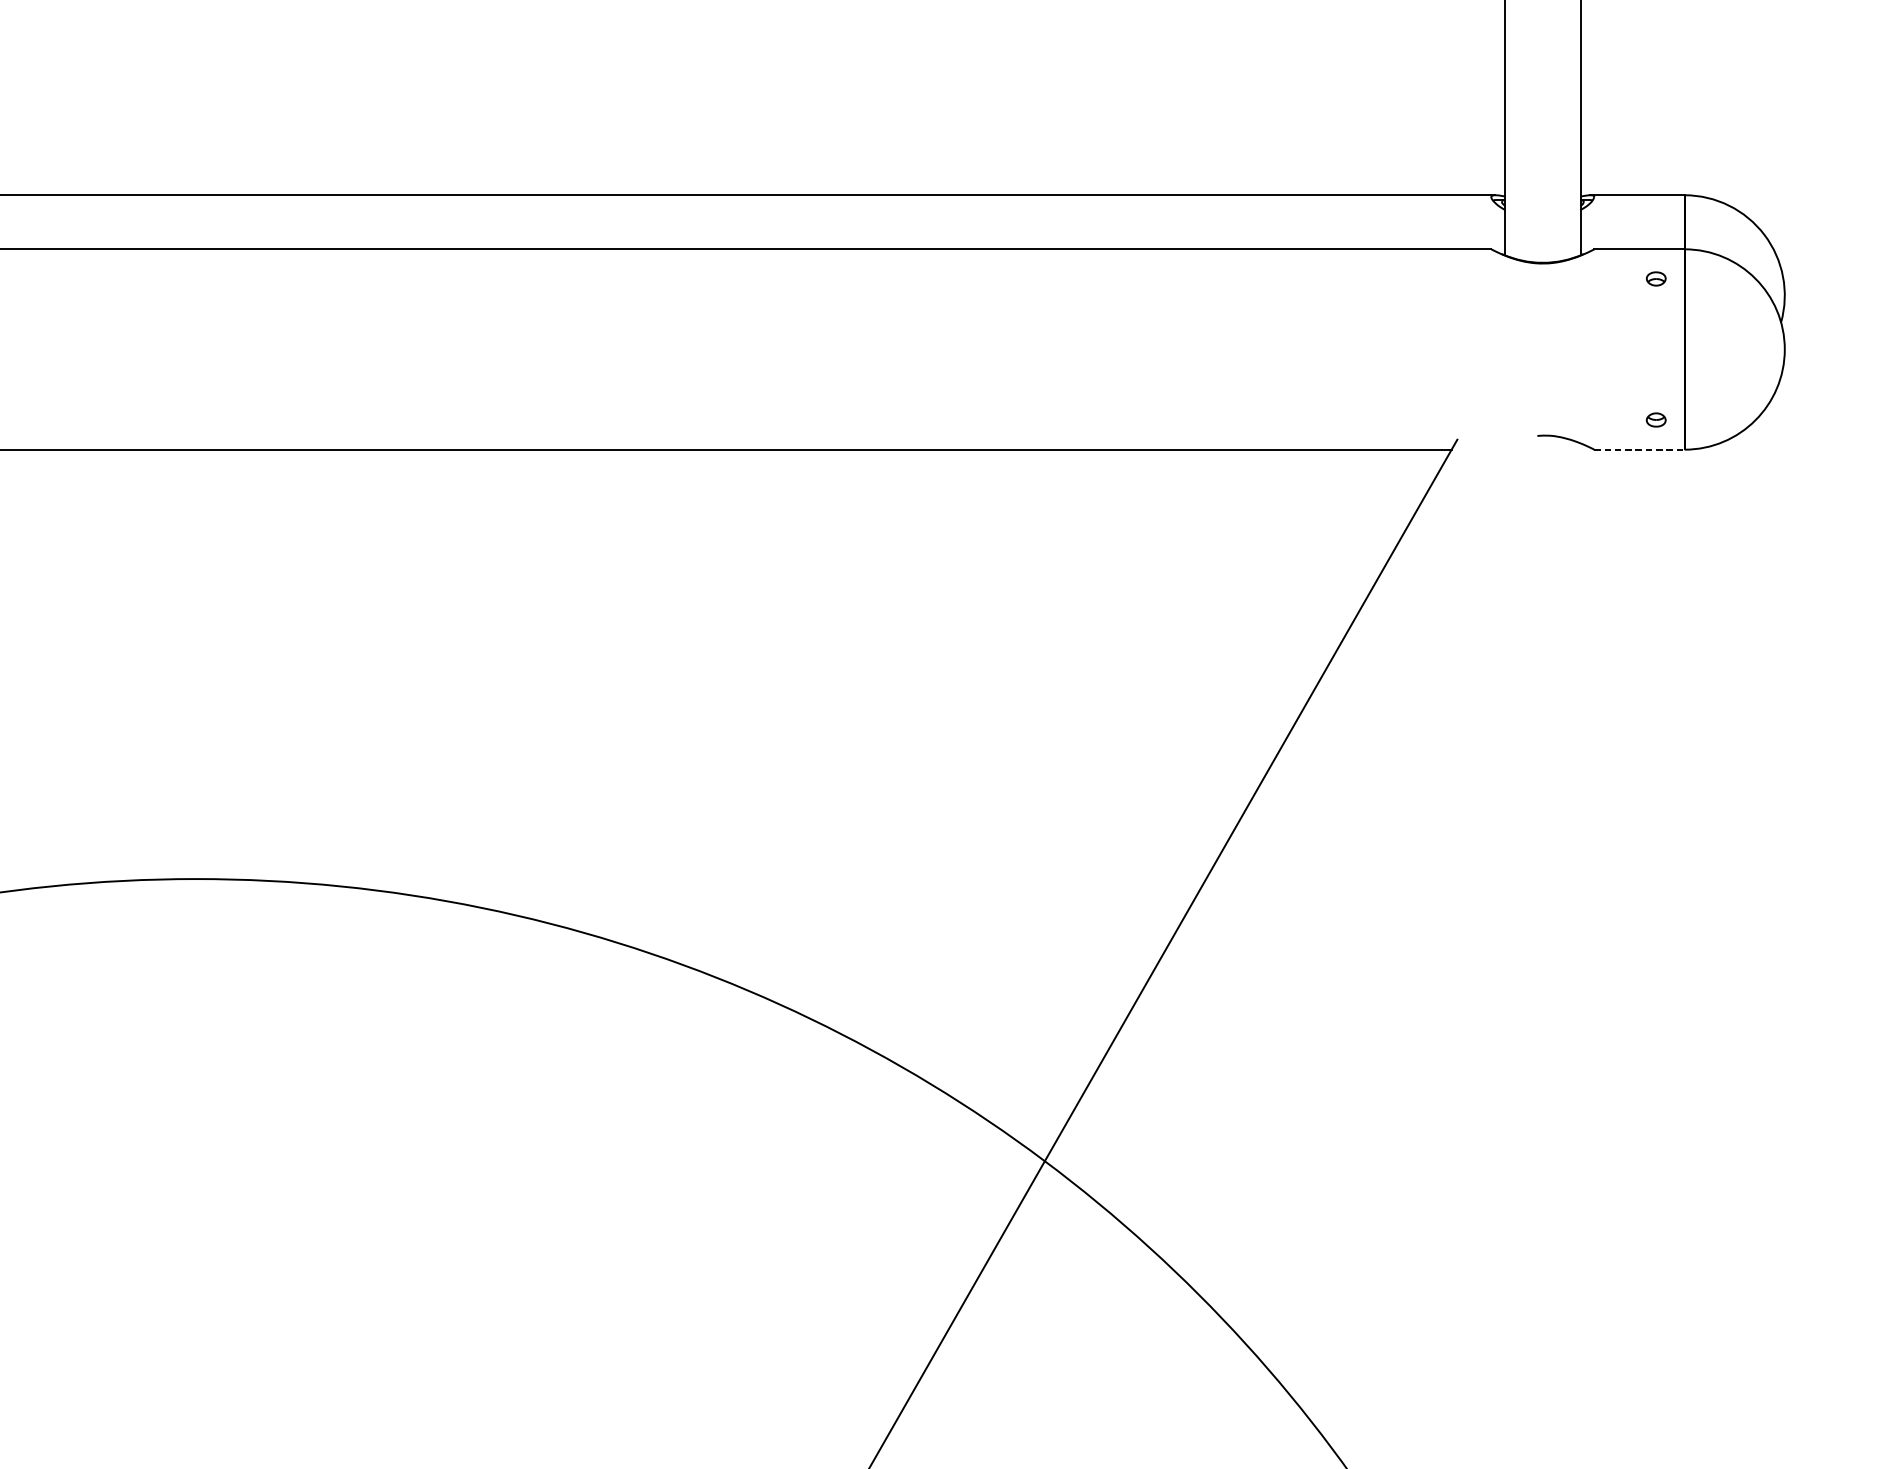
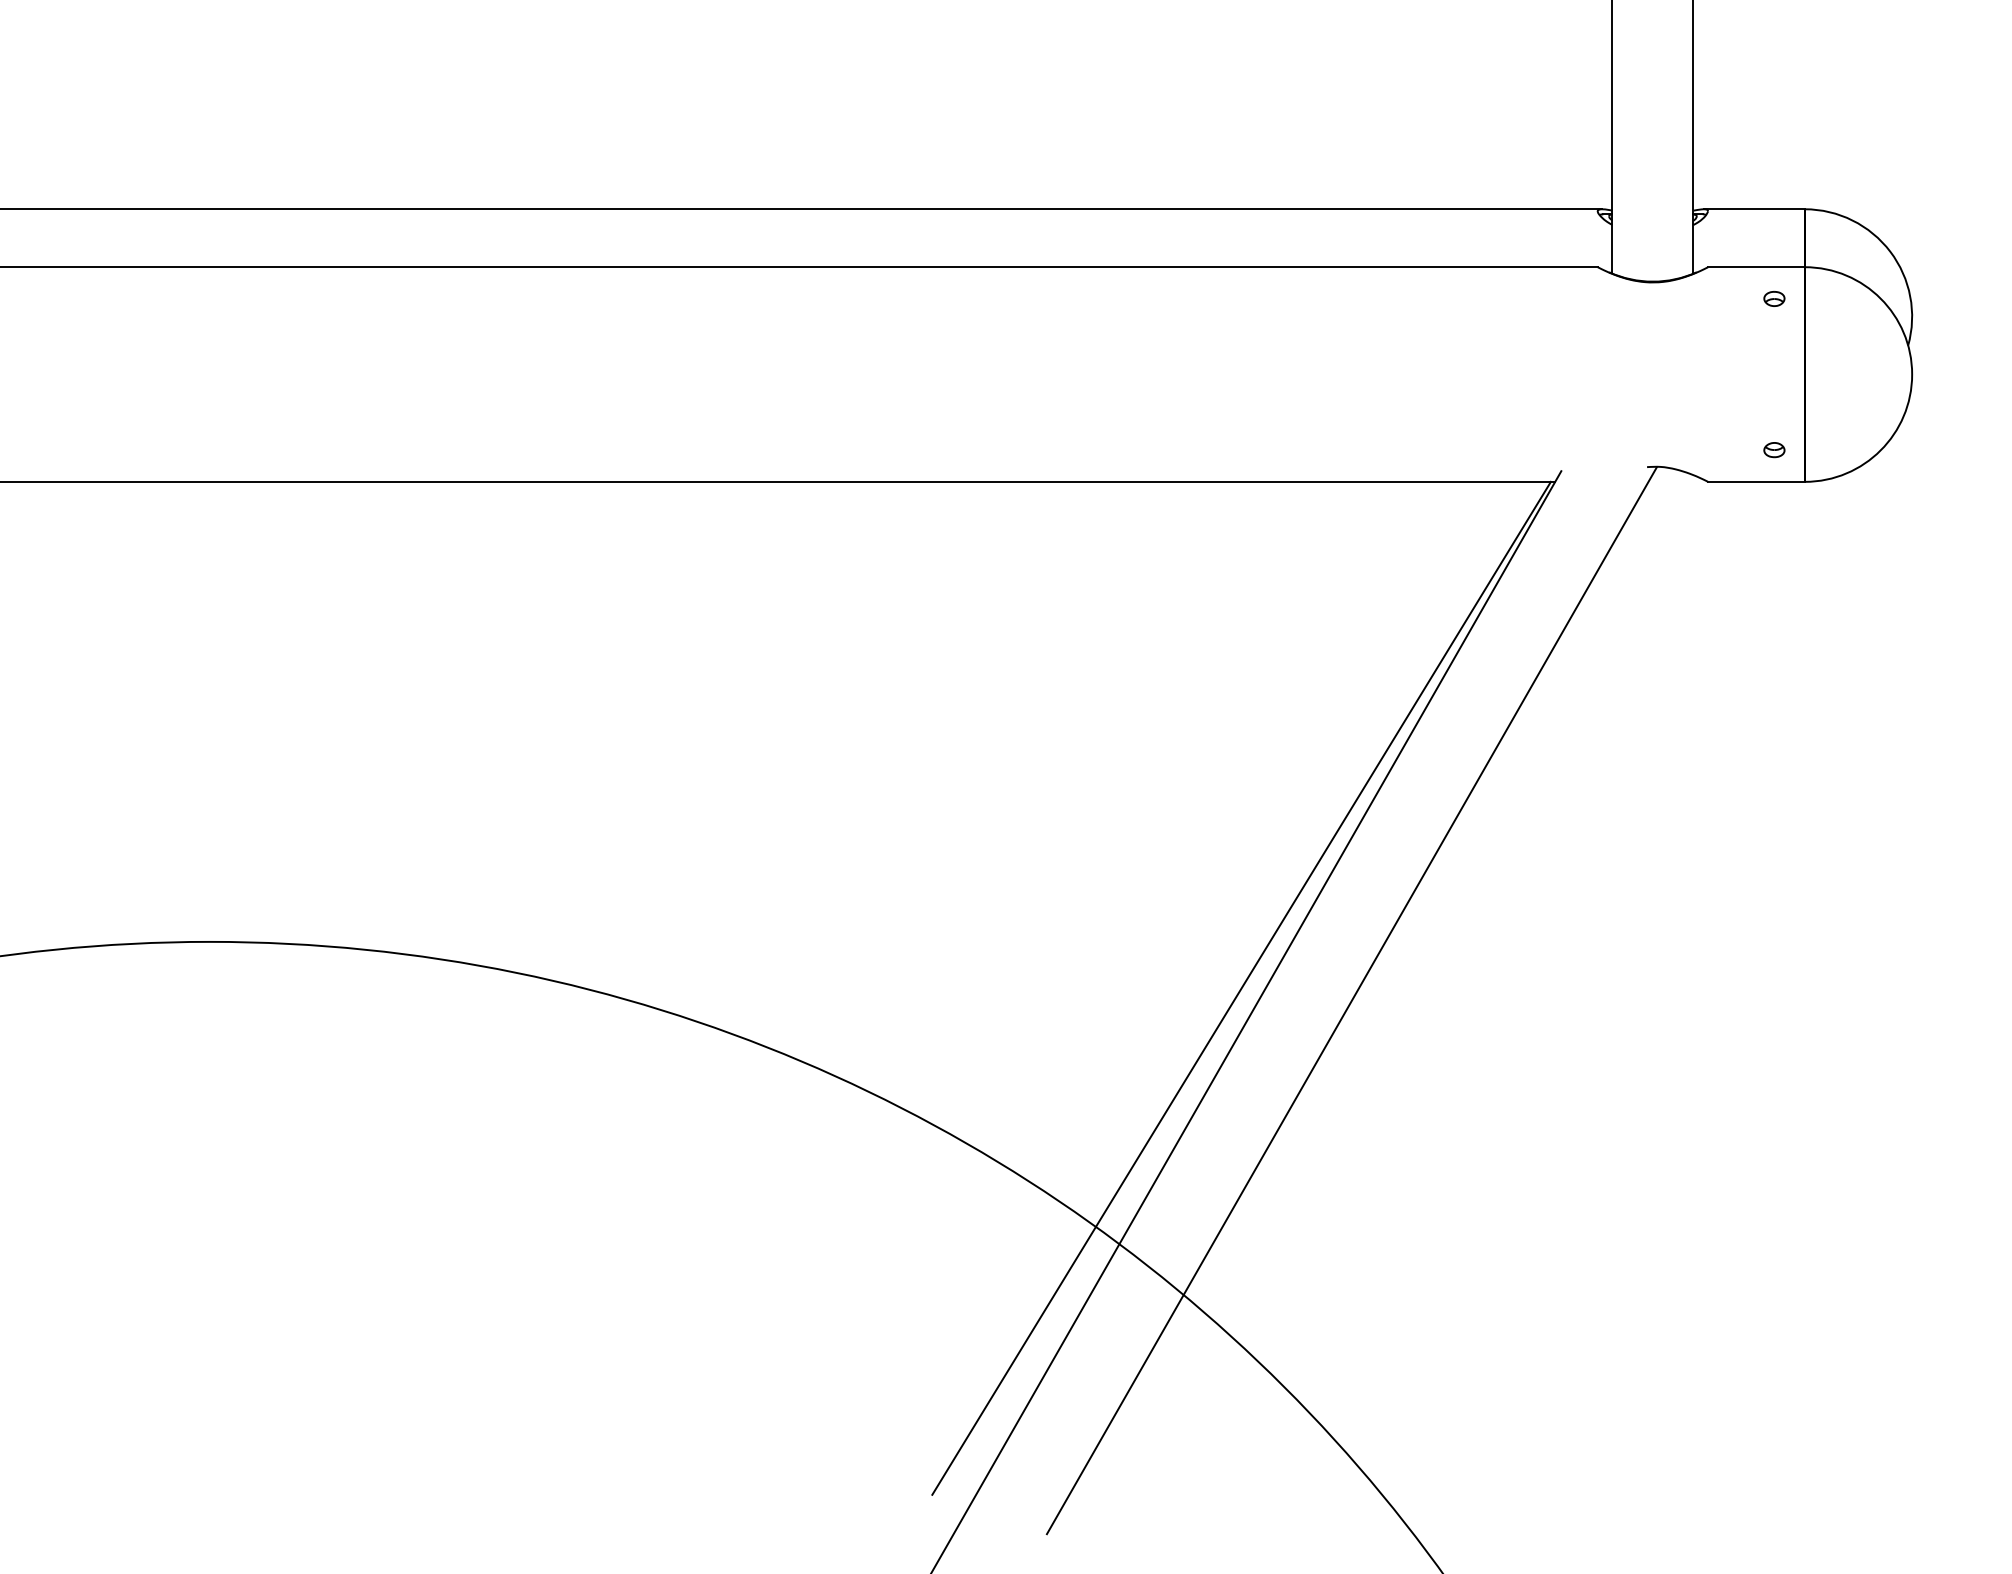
line: (1639, 449) -> (1756, 481), dashed -> solid
line: (1158, 921) -> (1241, 987), added
line: (1261, 933) -> (1351, 1000), added

